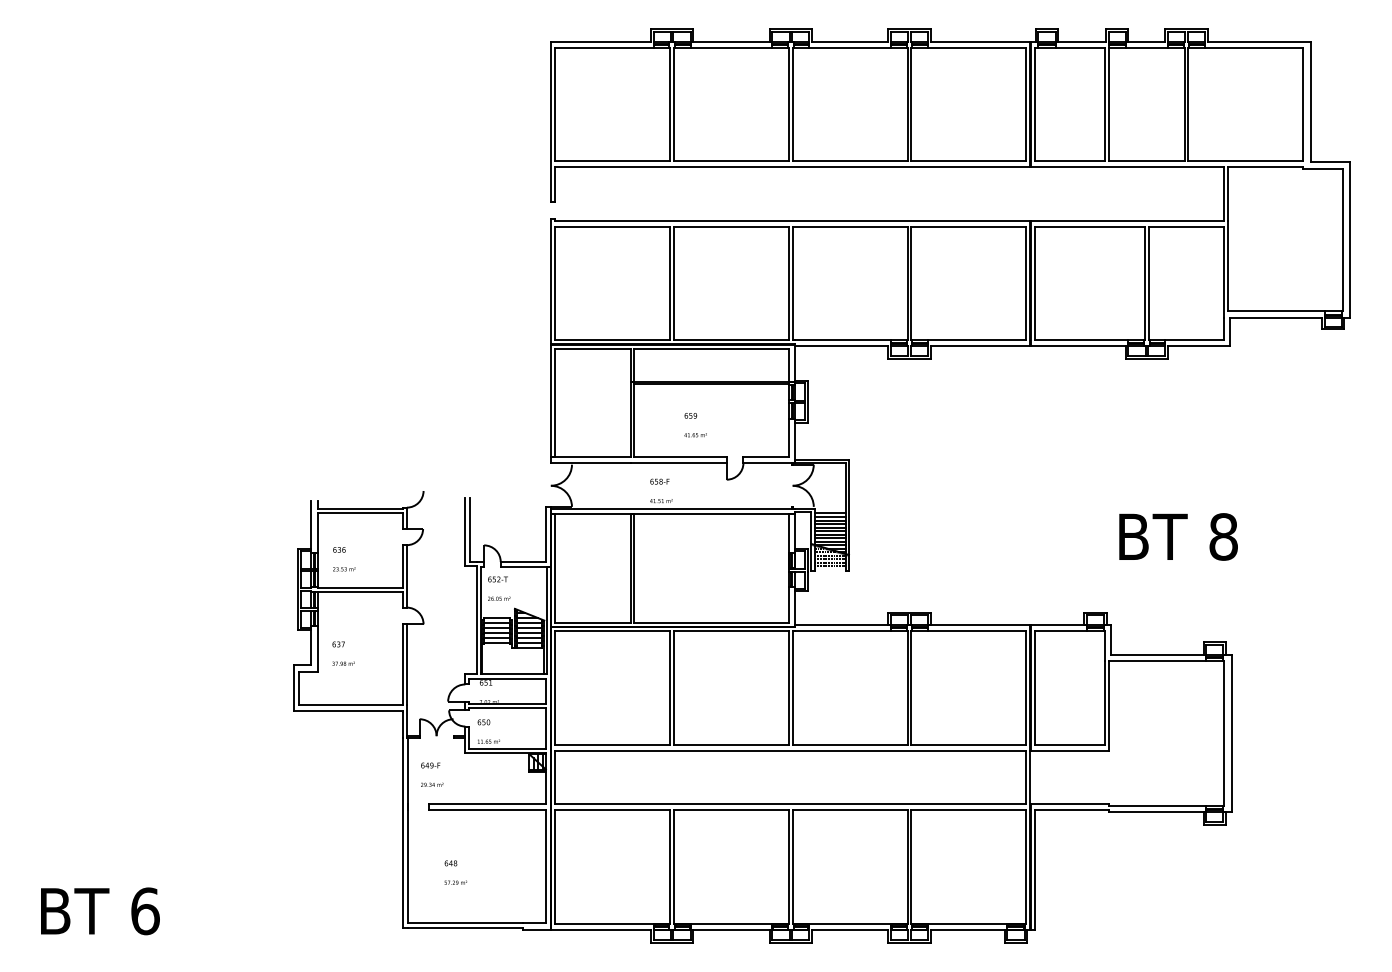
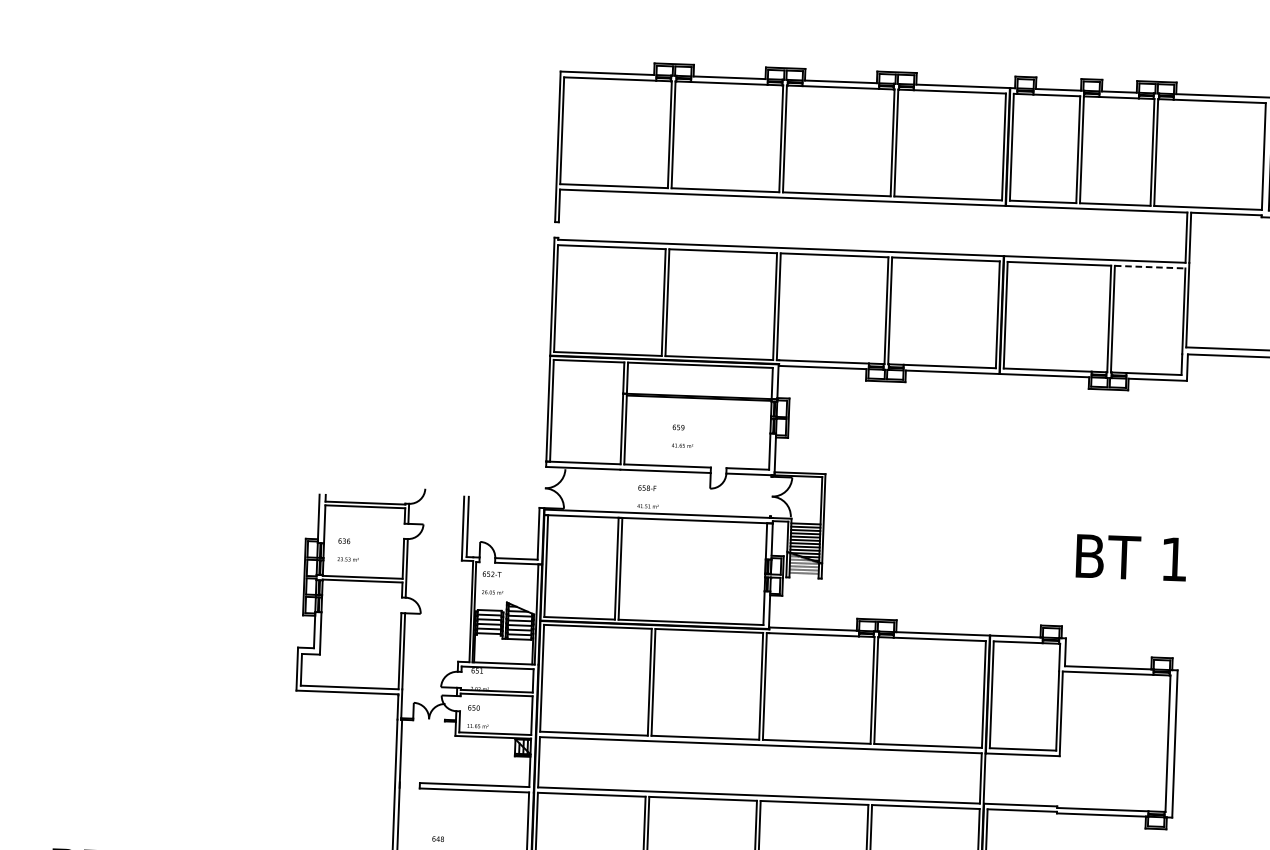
line: (1186, 226) -> (1150, 266), solid -> dashed
text: (1223, 536) -> (1174, 559), 8 -> 1
part: (342, 647) -> (343, 632), removed
part: (432, 774) -> (423, 755), removed

